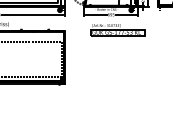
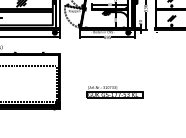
part: (117, 30) -> (114, 92), moved

